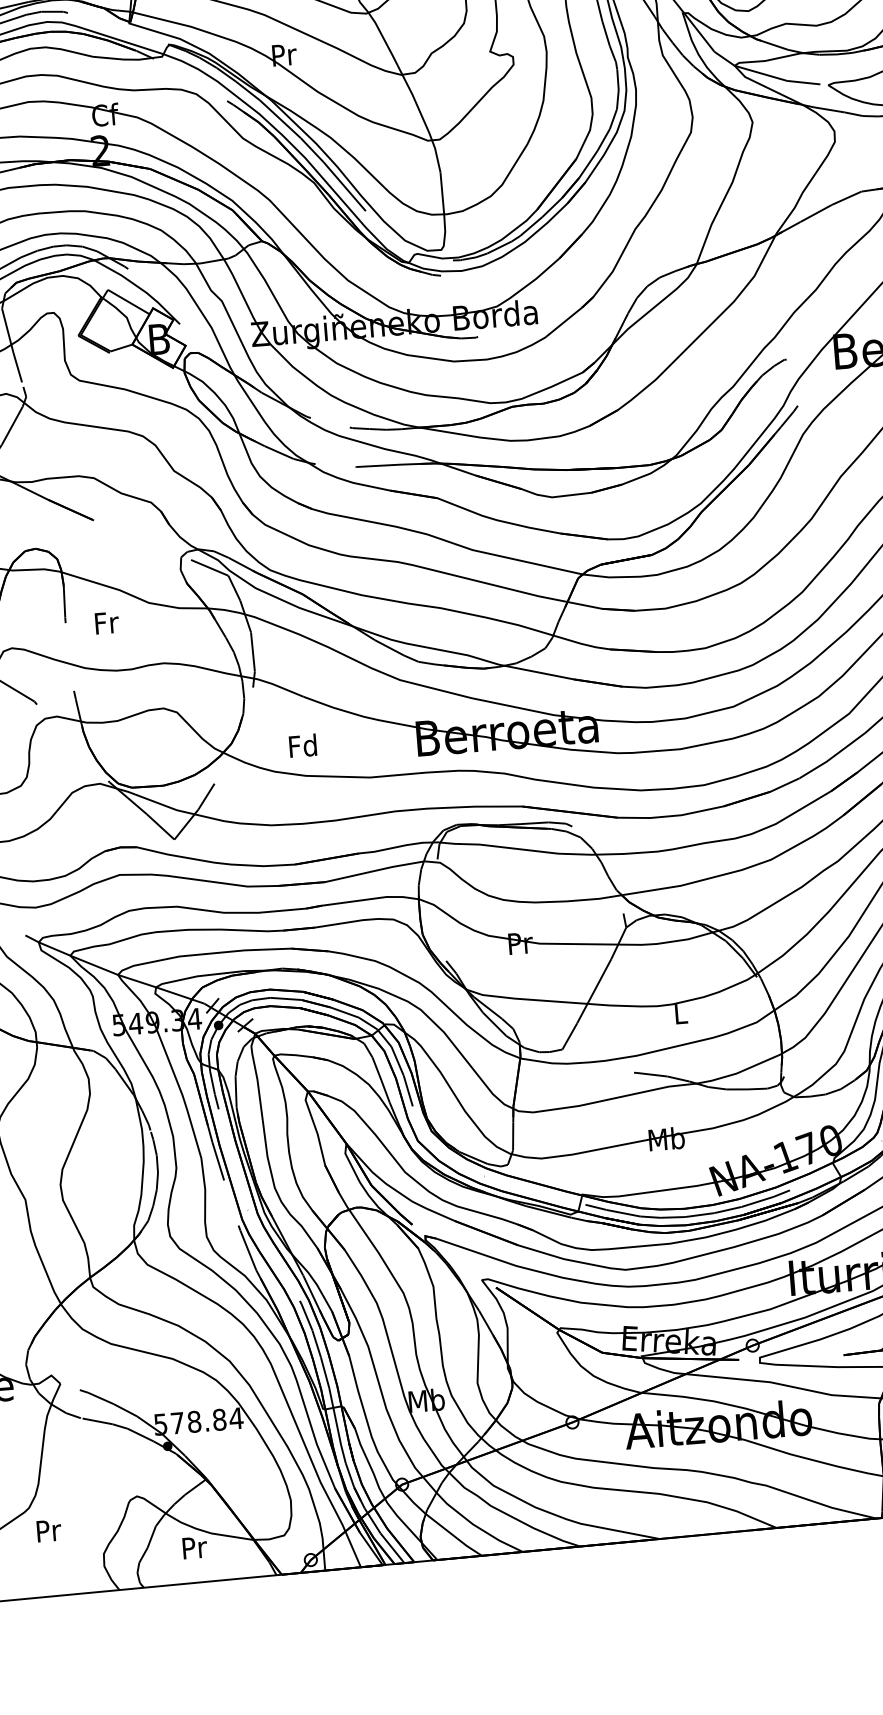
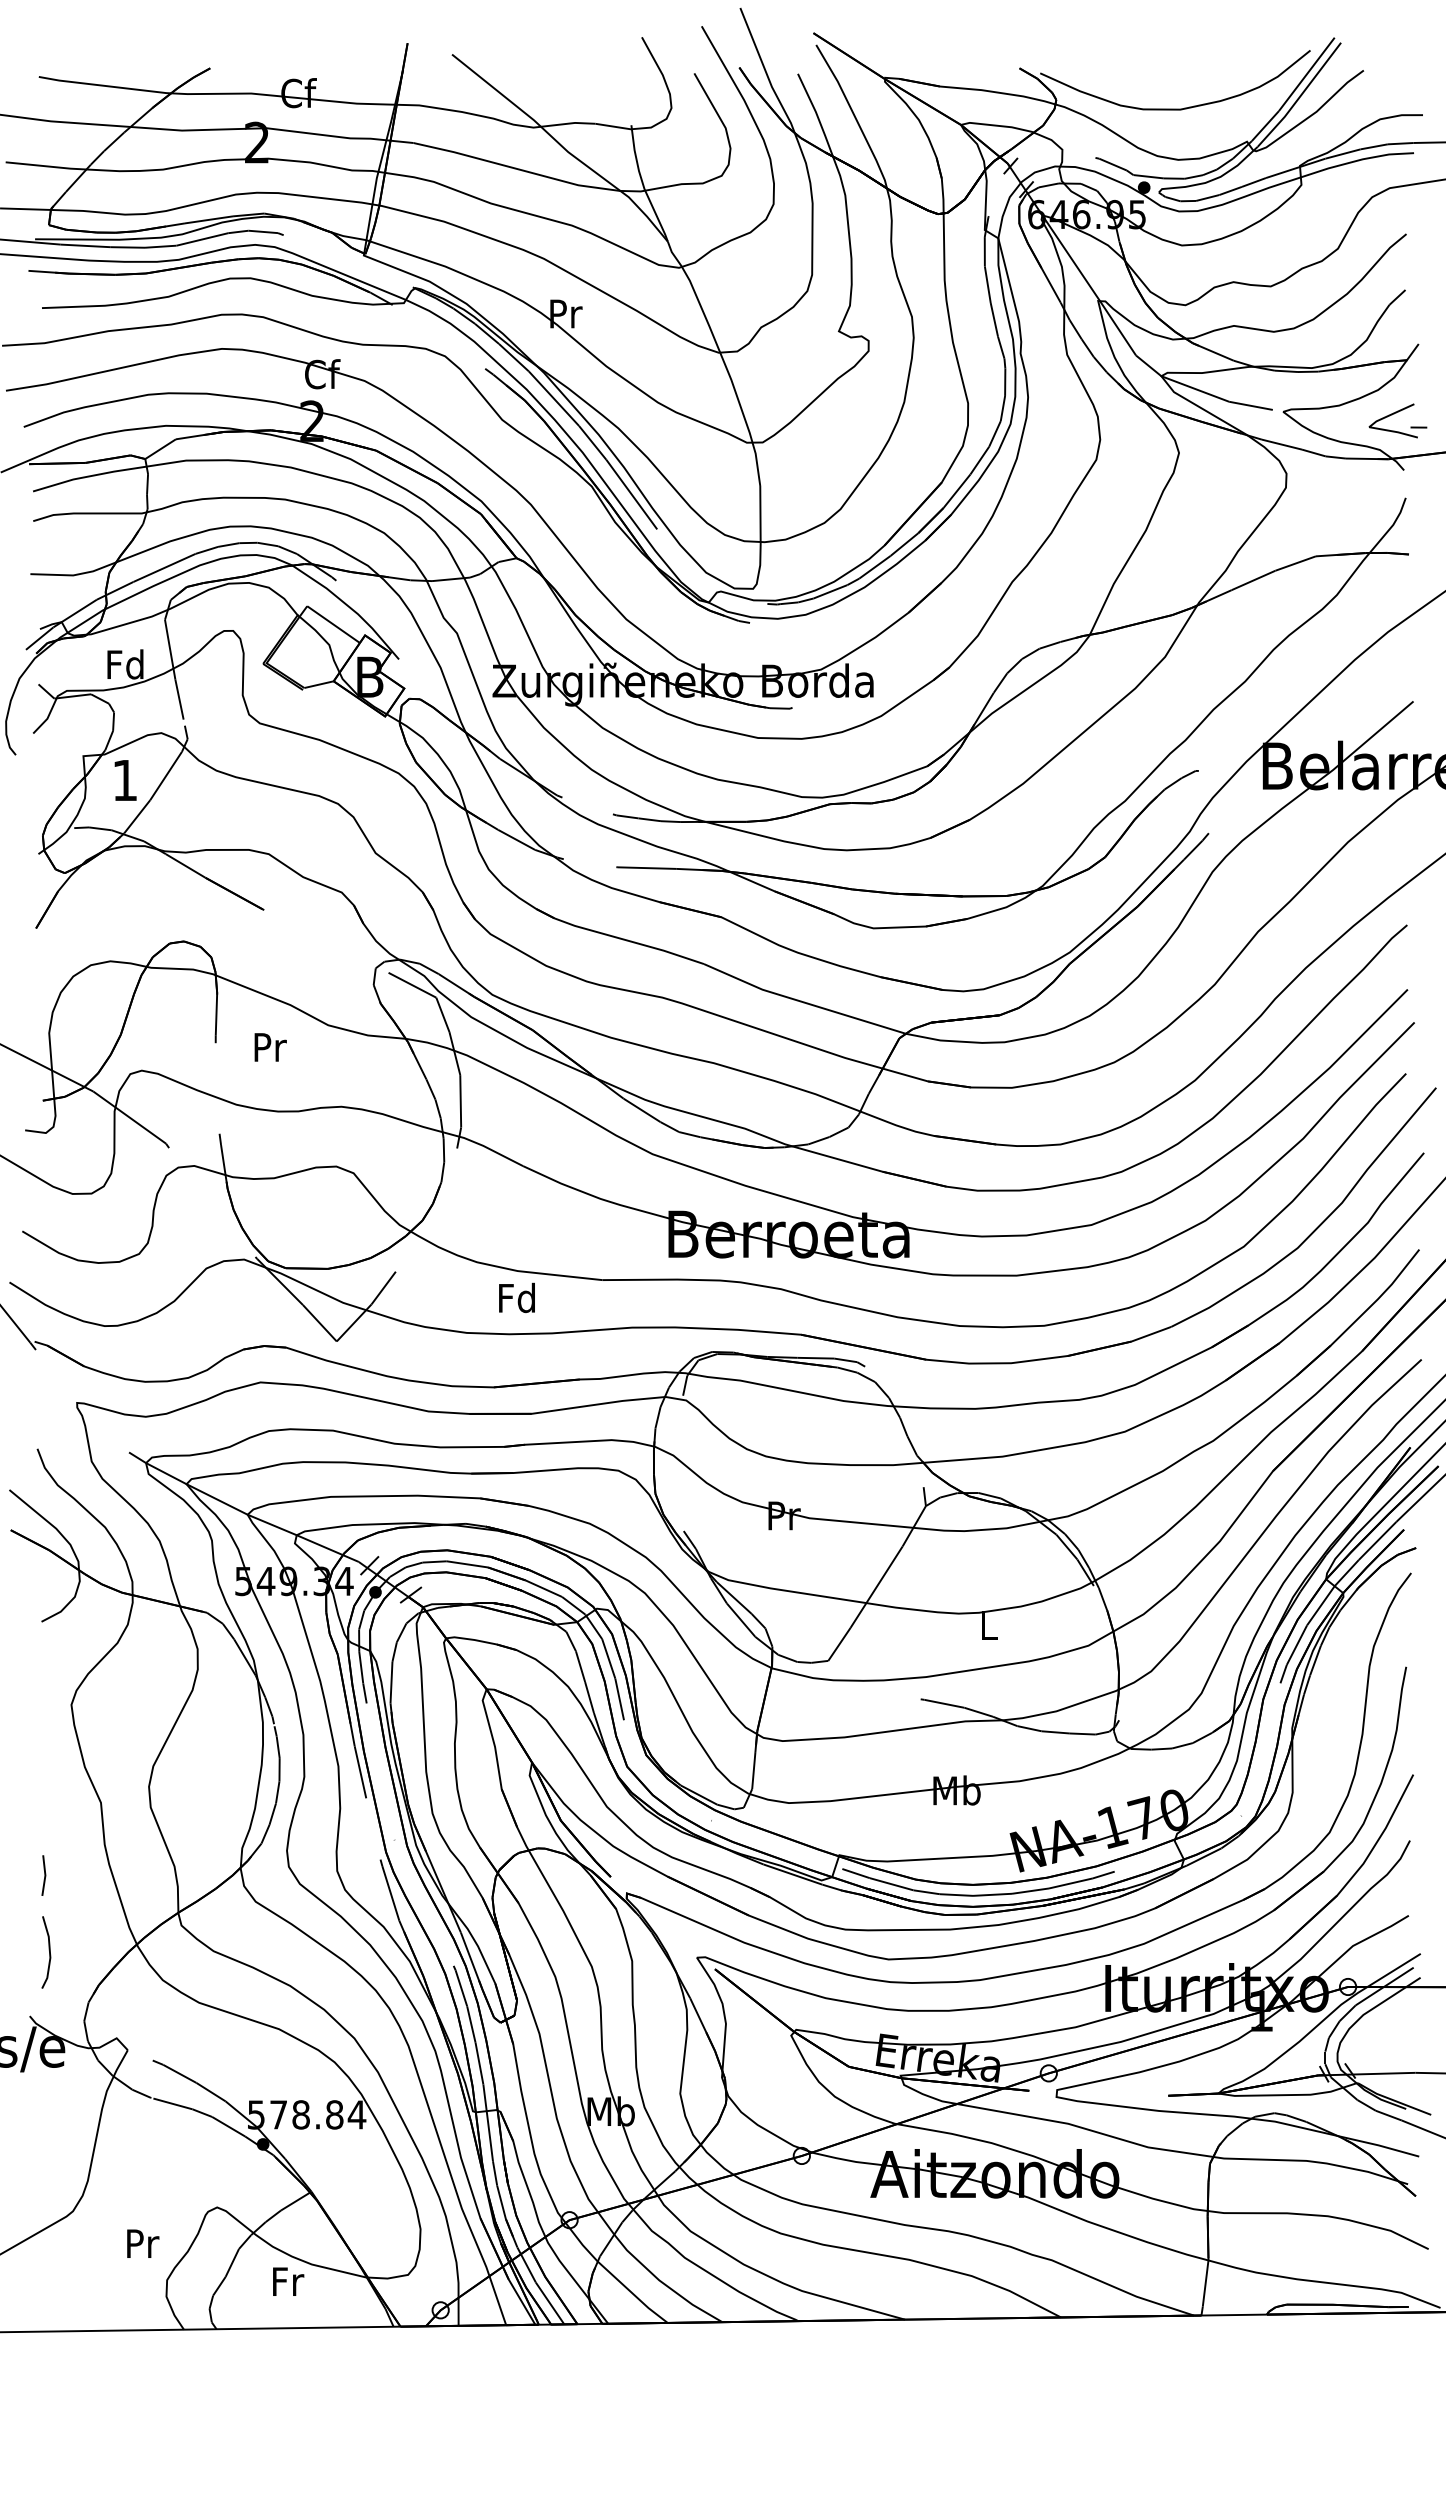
text: (107, 623) -> (270, 1047), Fr -> Pr
text: (302, 745) -> (516, 1297), moved
text: (49, 1530) -> (143, 2243), moved
text: (194, 1547) -> (288, 2281), Pr -> Fr

